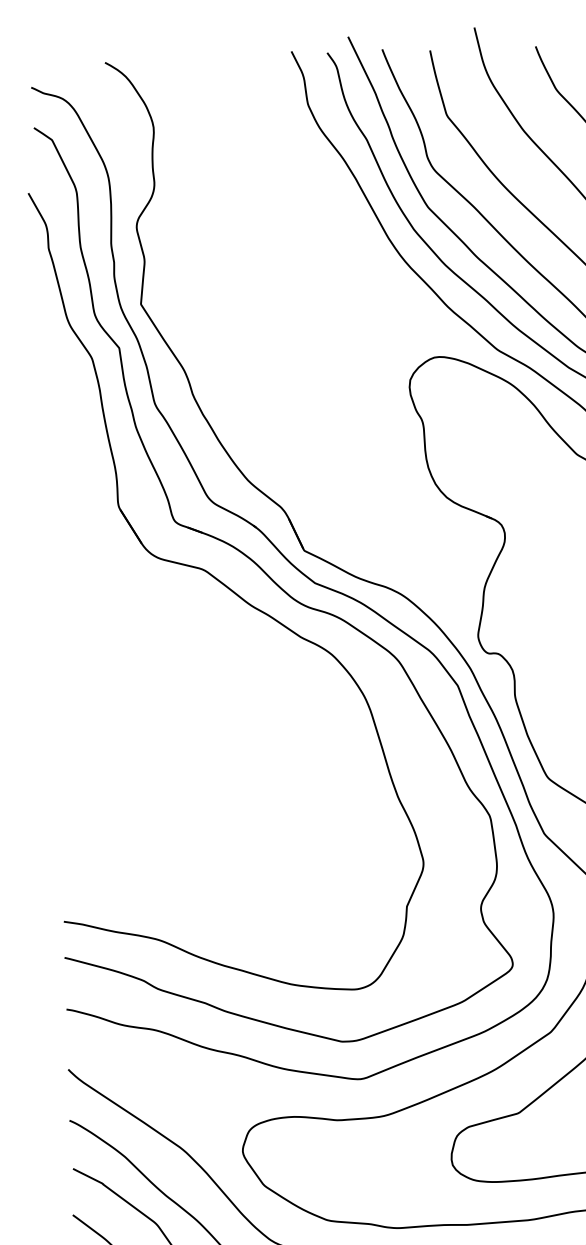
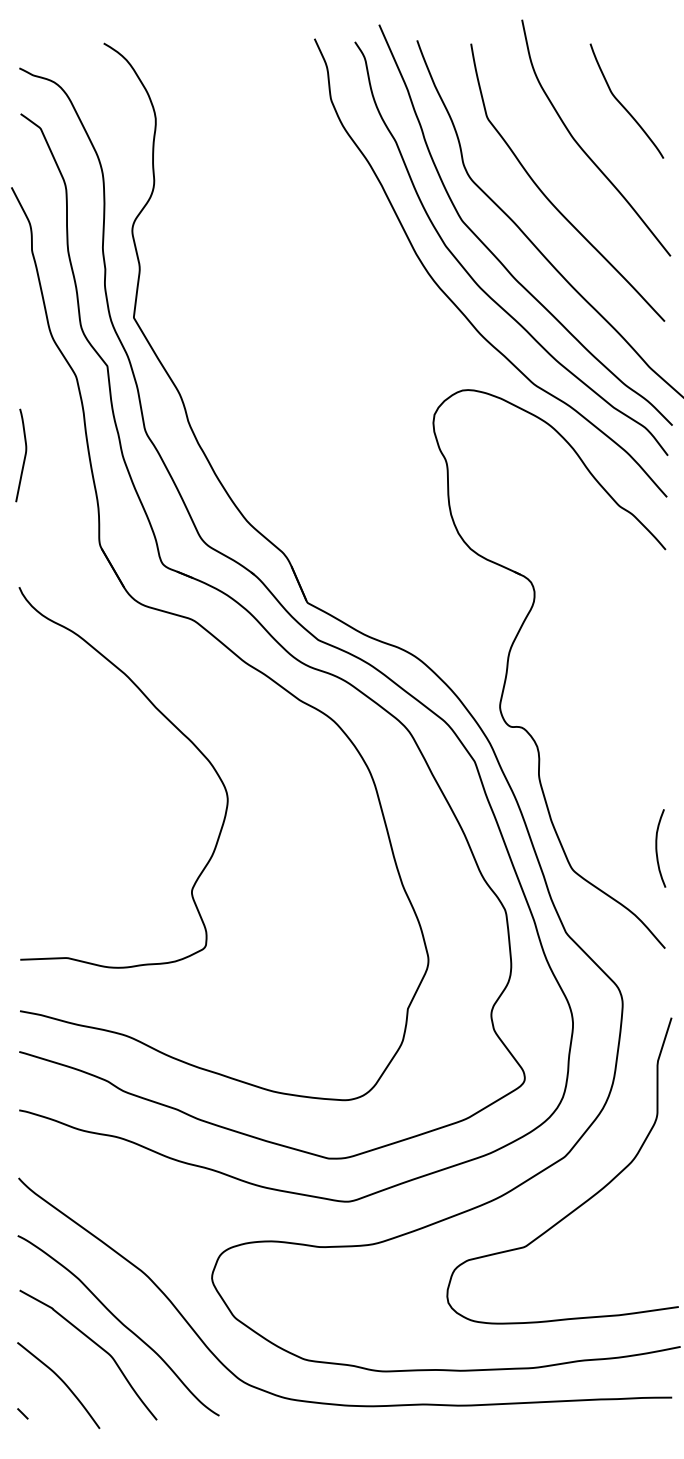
curve: (48, 429) -> (24, 455), added
curve: (189, 664) -> (173, 726), added

